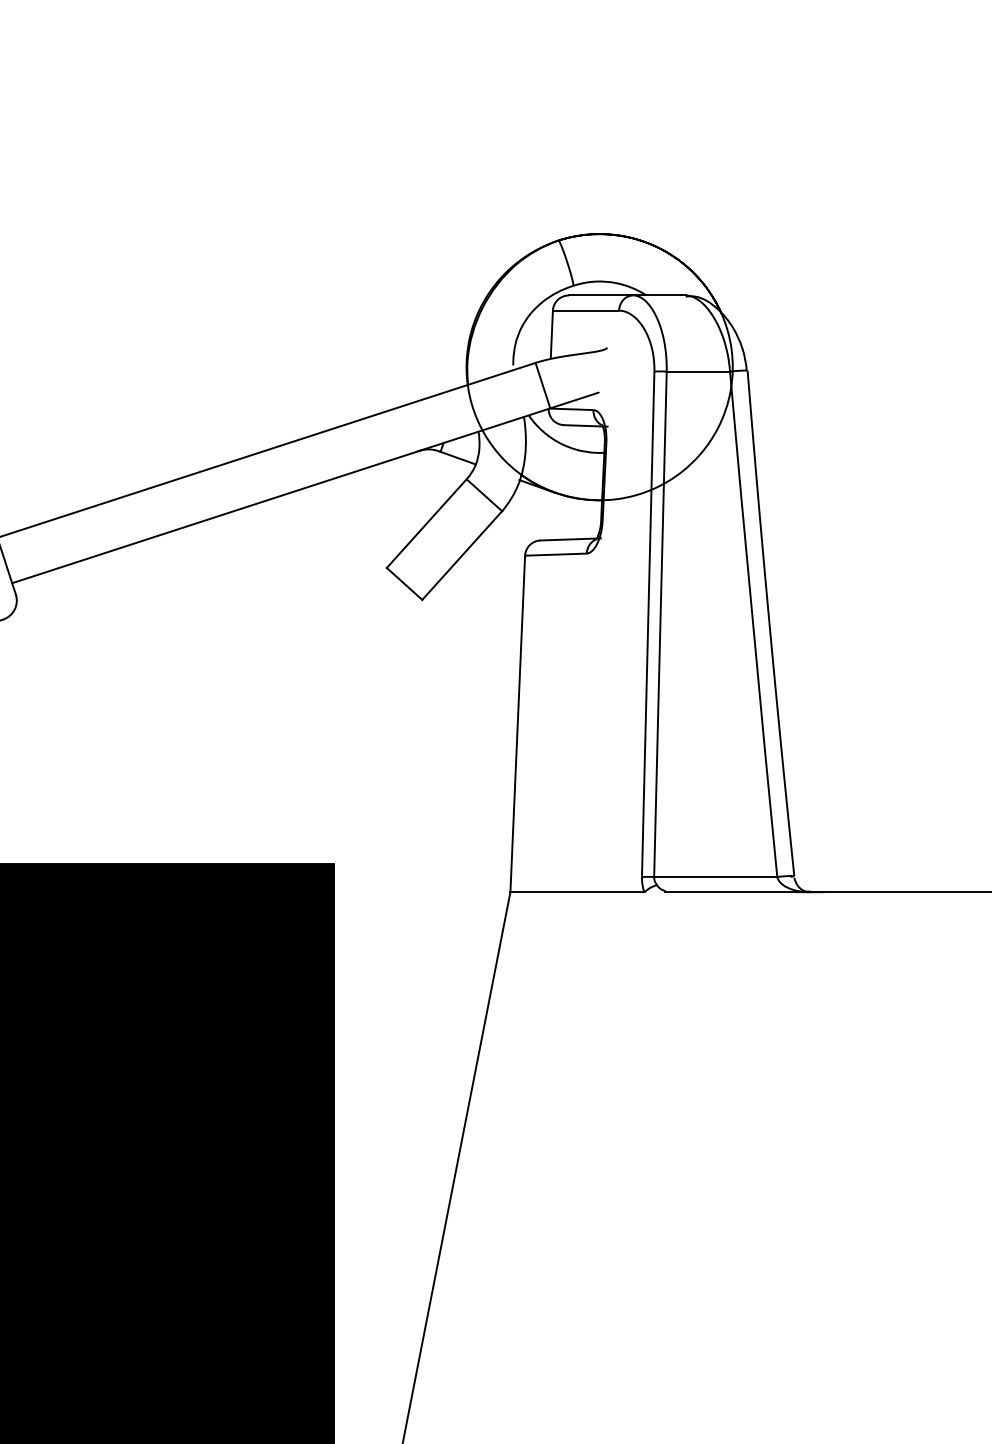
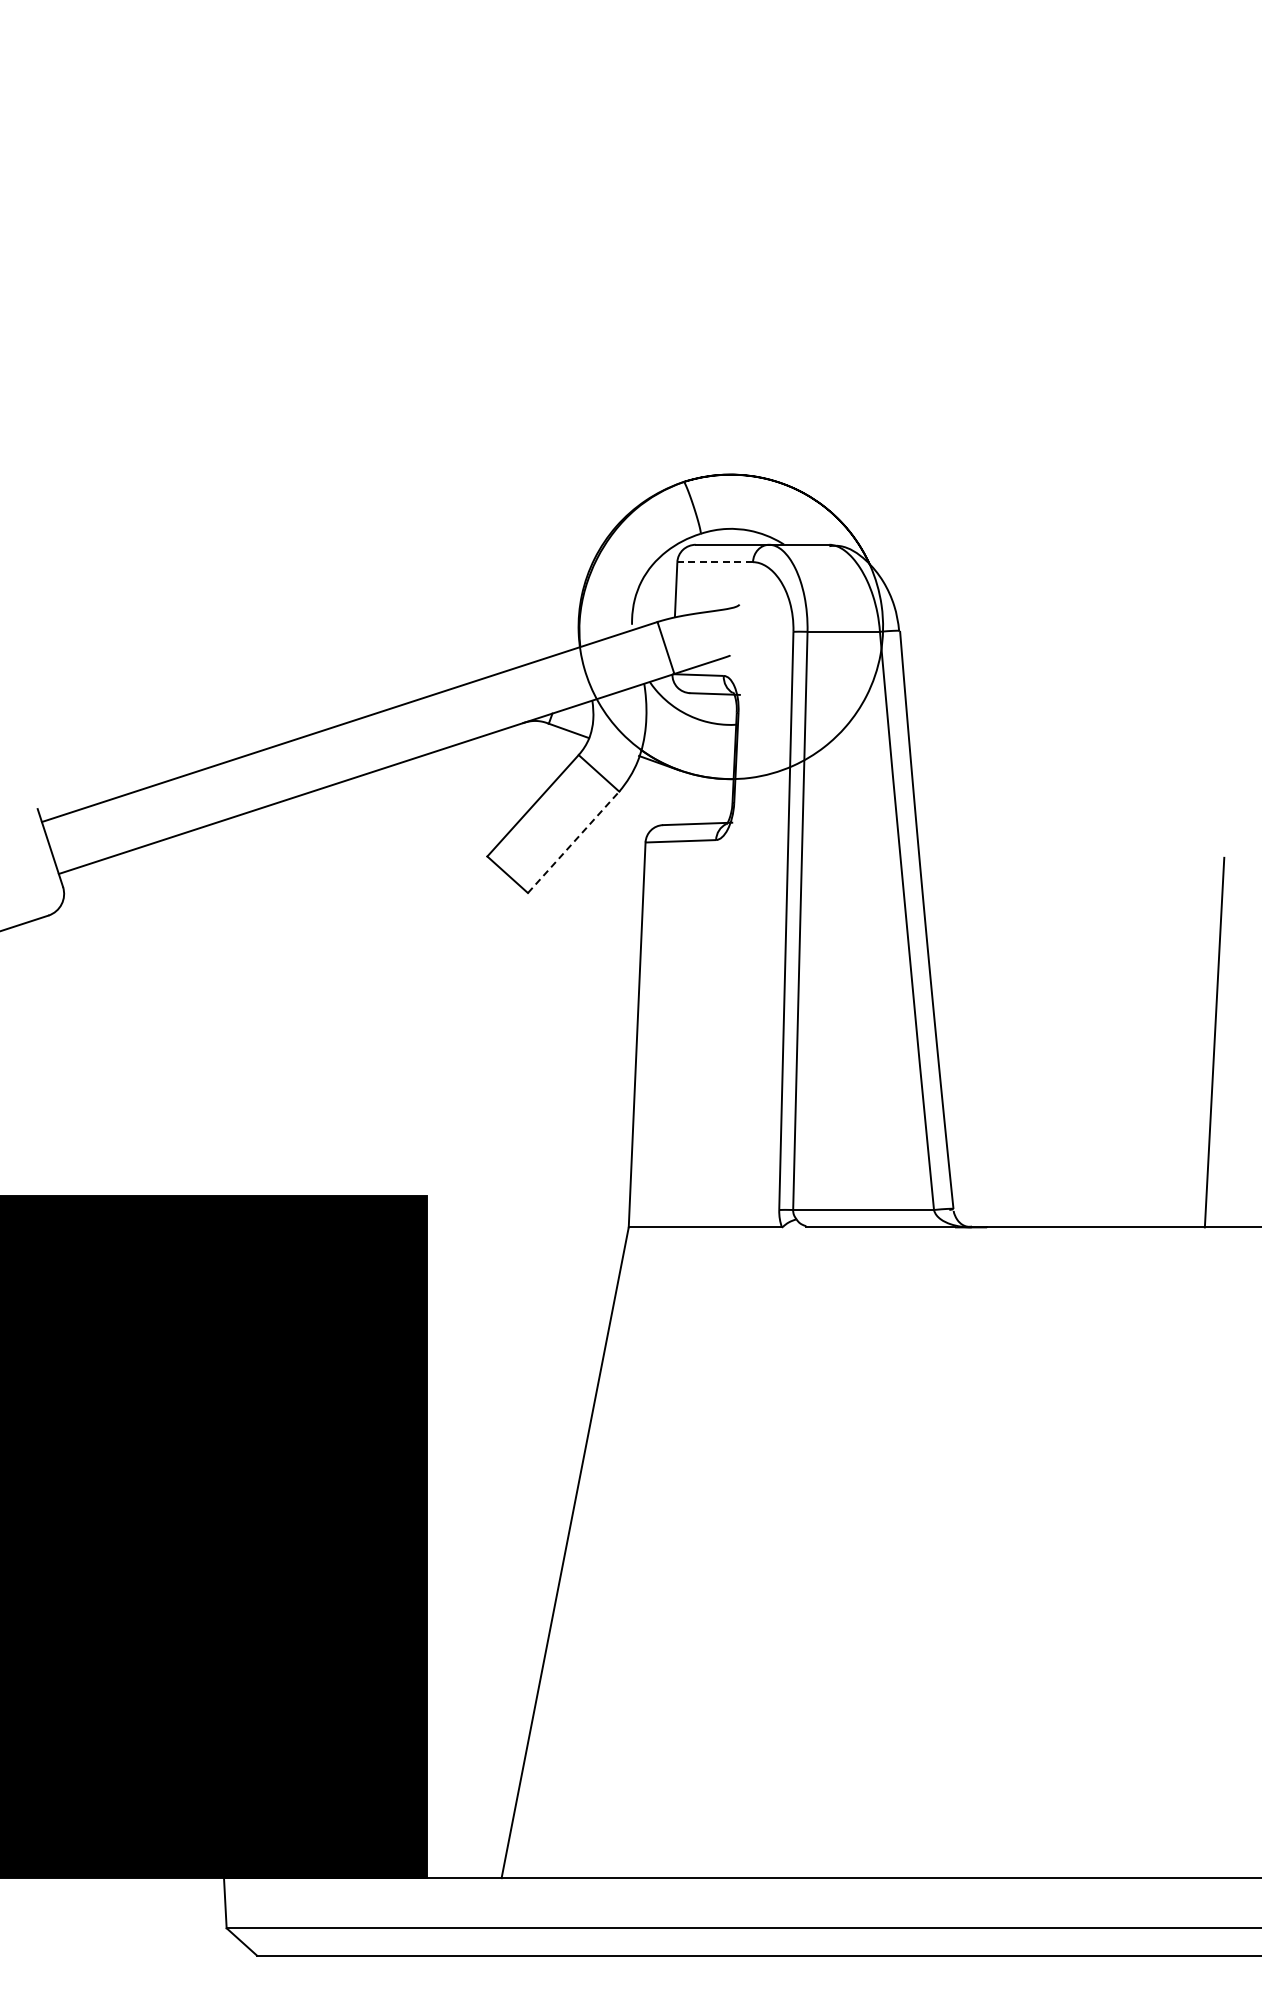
line: (586, 310) -> (715, 562), solid -> dashed
line: (462, 554) -> (573, 841), solid -> dashed

